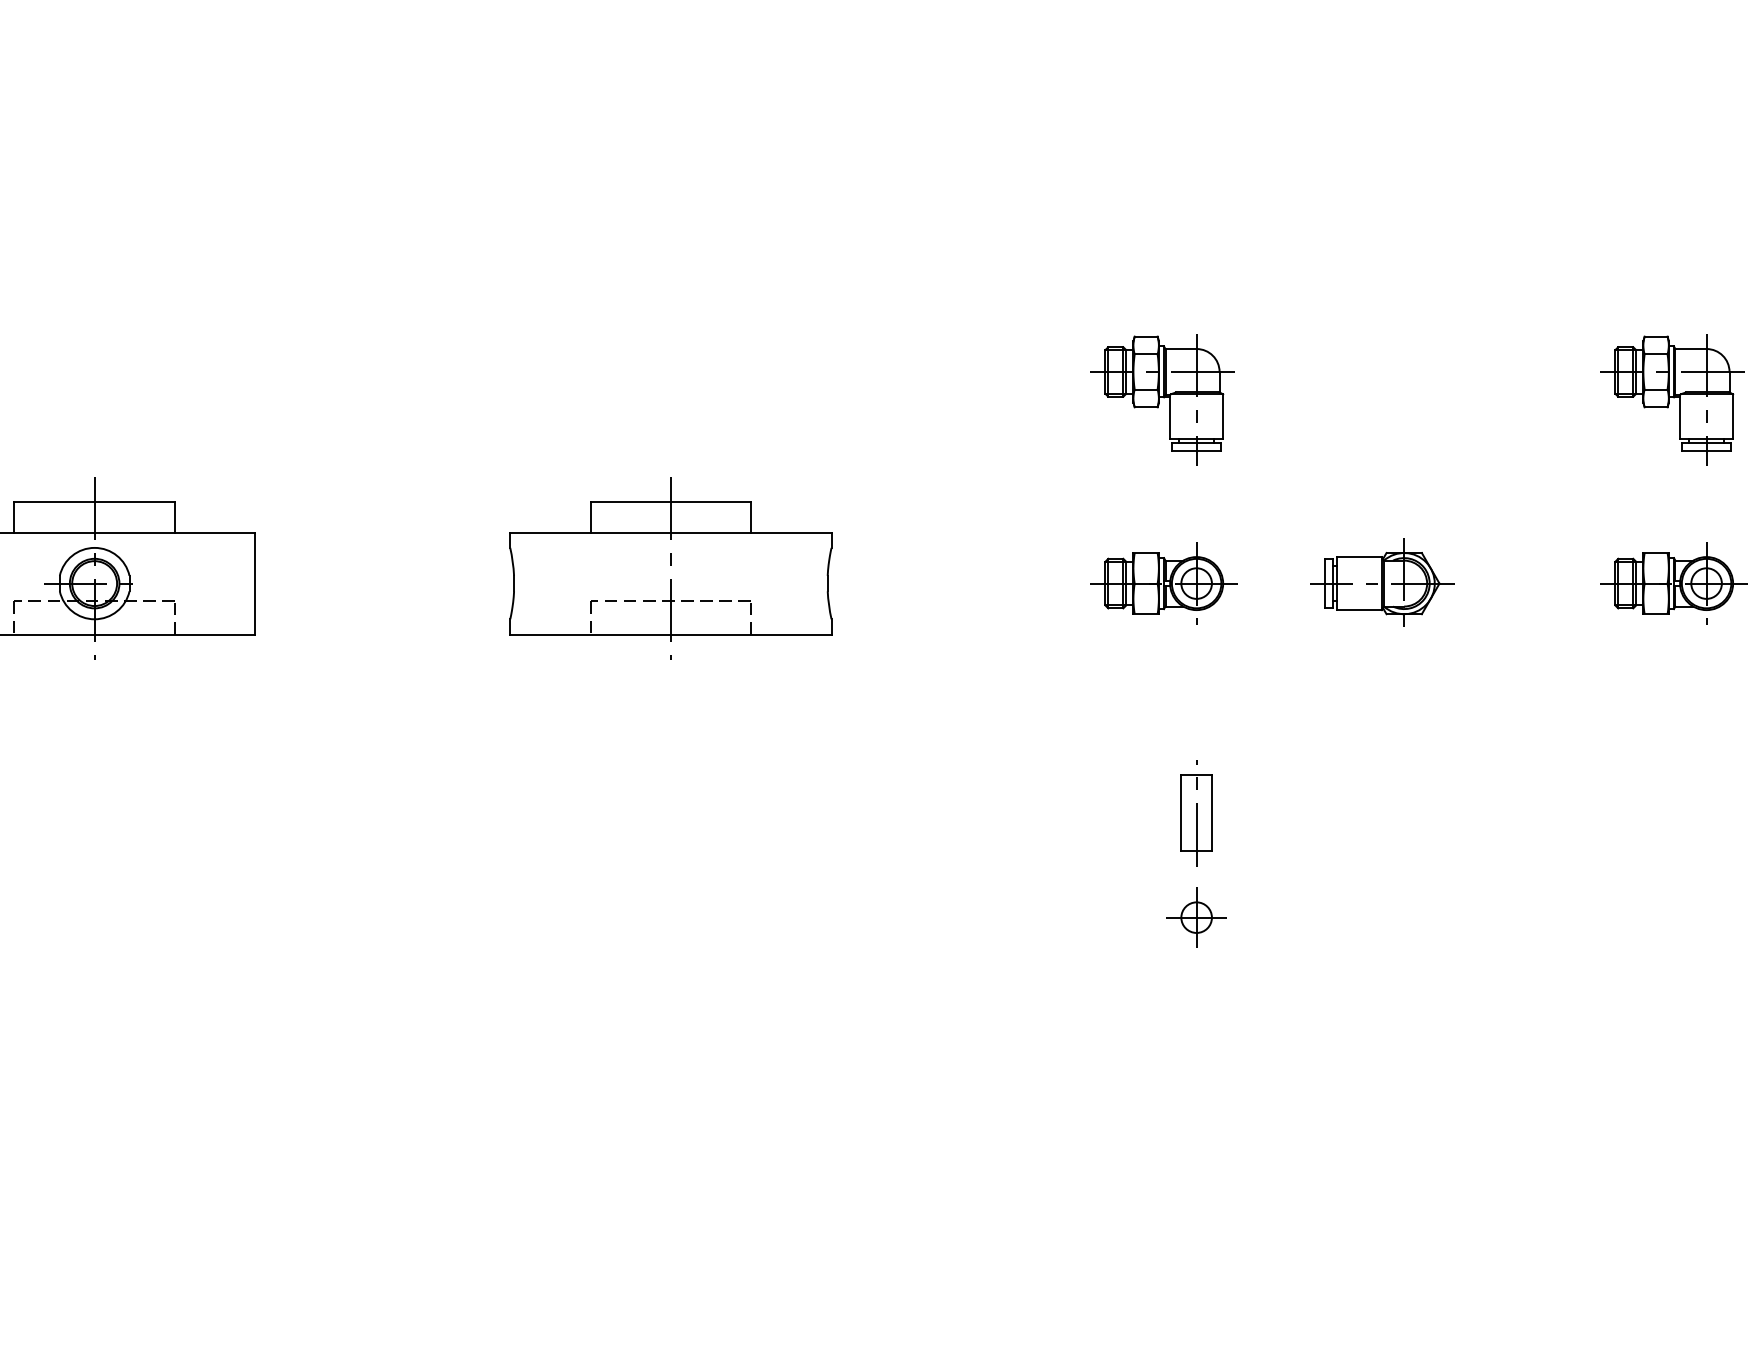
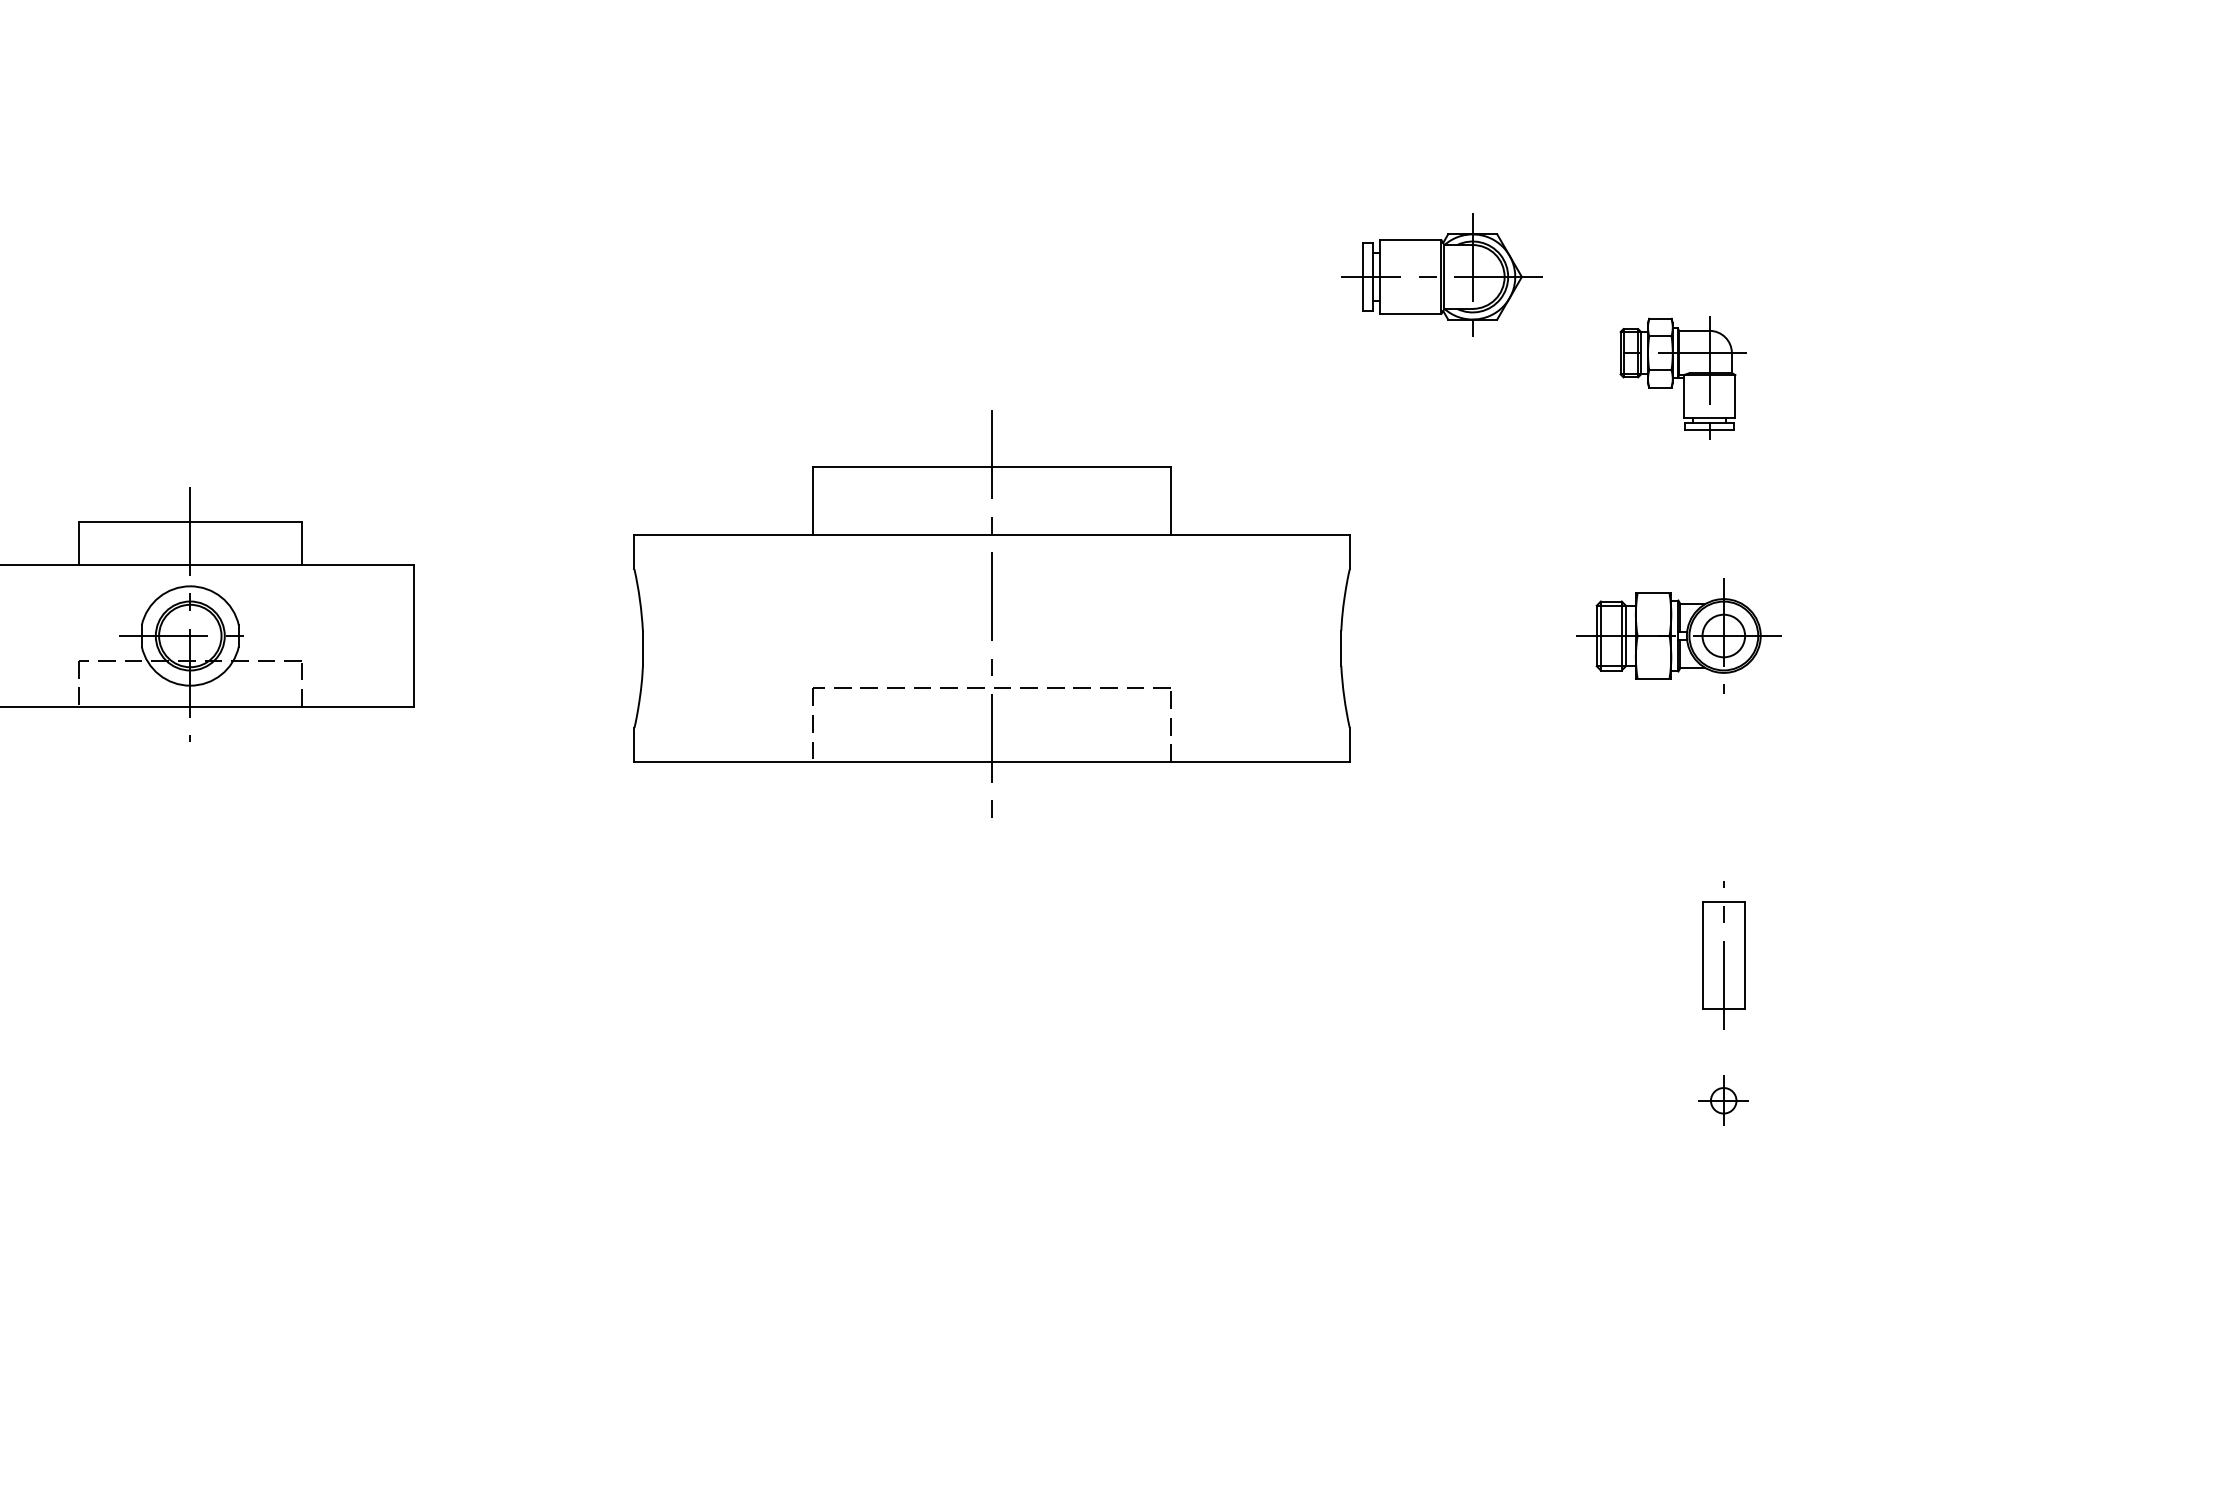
part: (1162, 399) -> (1676, 379), size x0.7
part: (670, 568) -> (991, 614), size x1.6
part: (1382, 582) -> (1442, 275), moved
part: (1196, 917) -> (1723, 1100), size x0.6

